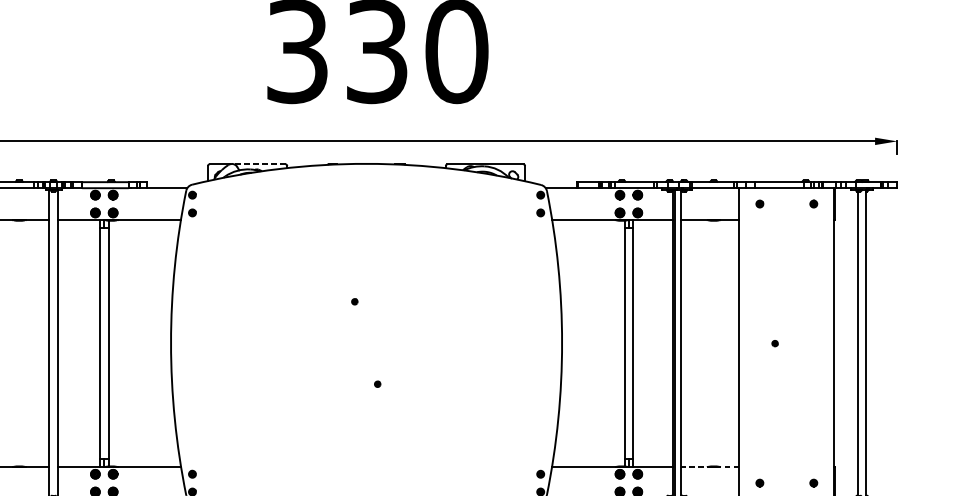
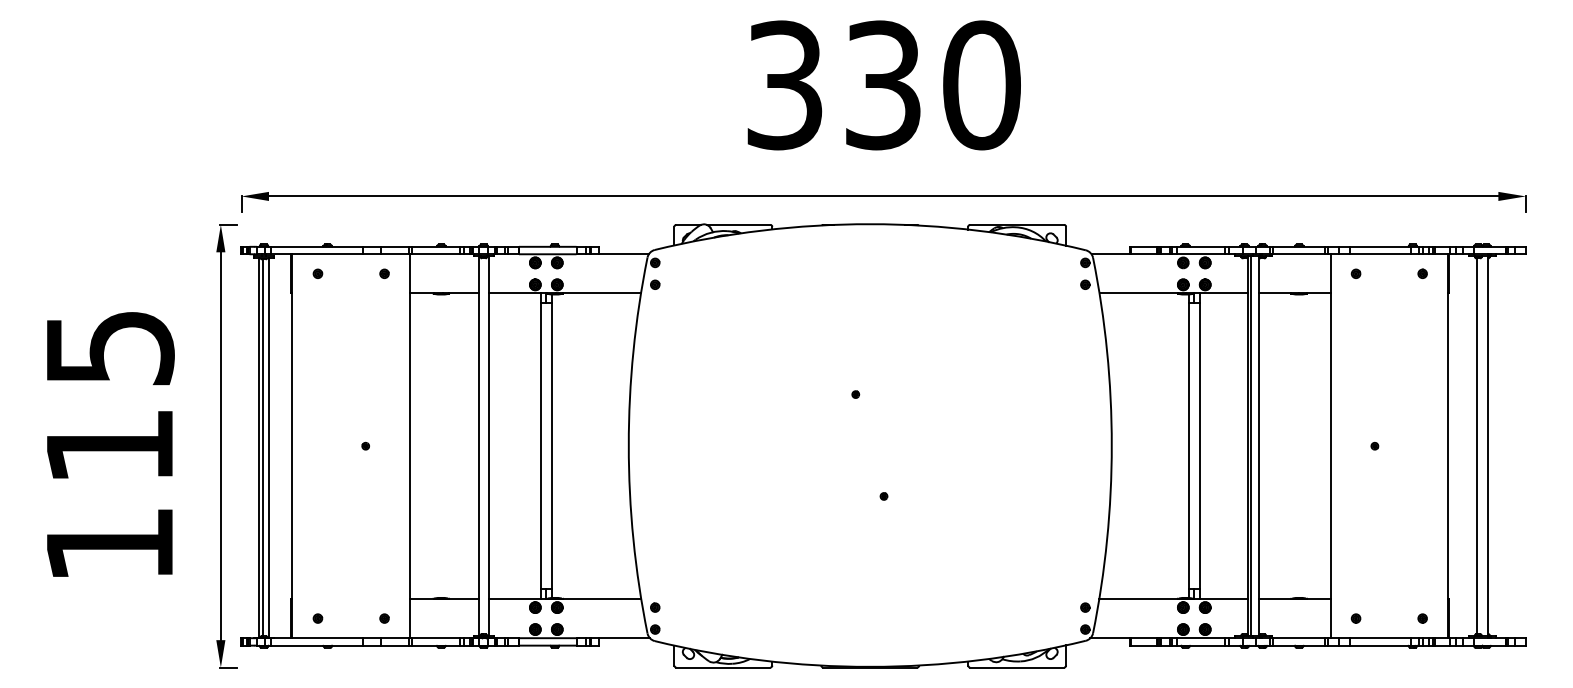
line: (259, 164) -> (738, 224), dashed -> solid
line: (710, 467) -> (1294, 599), dashed -> solid

